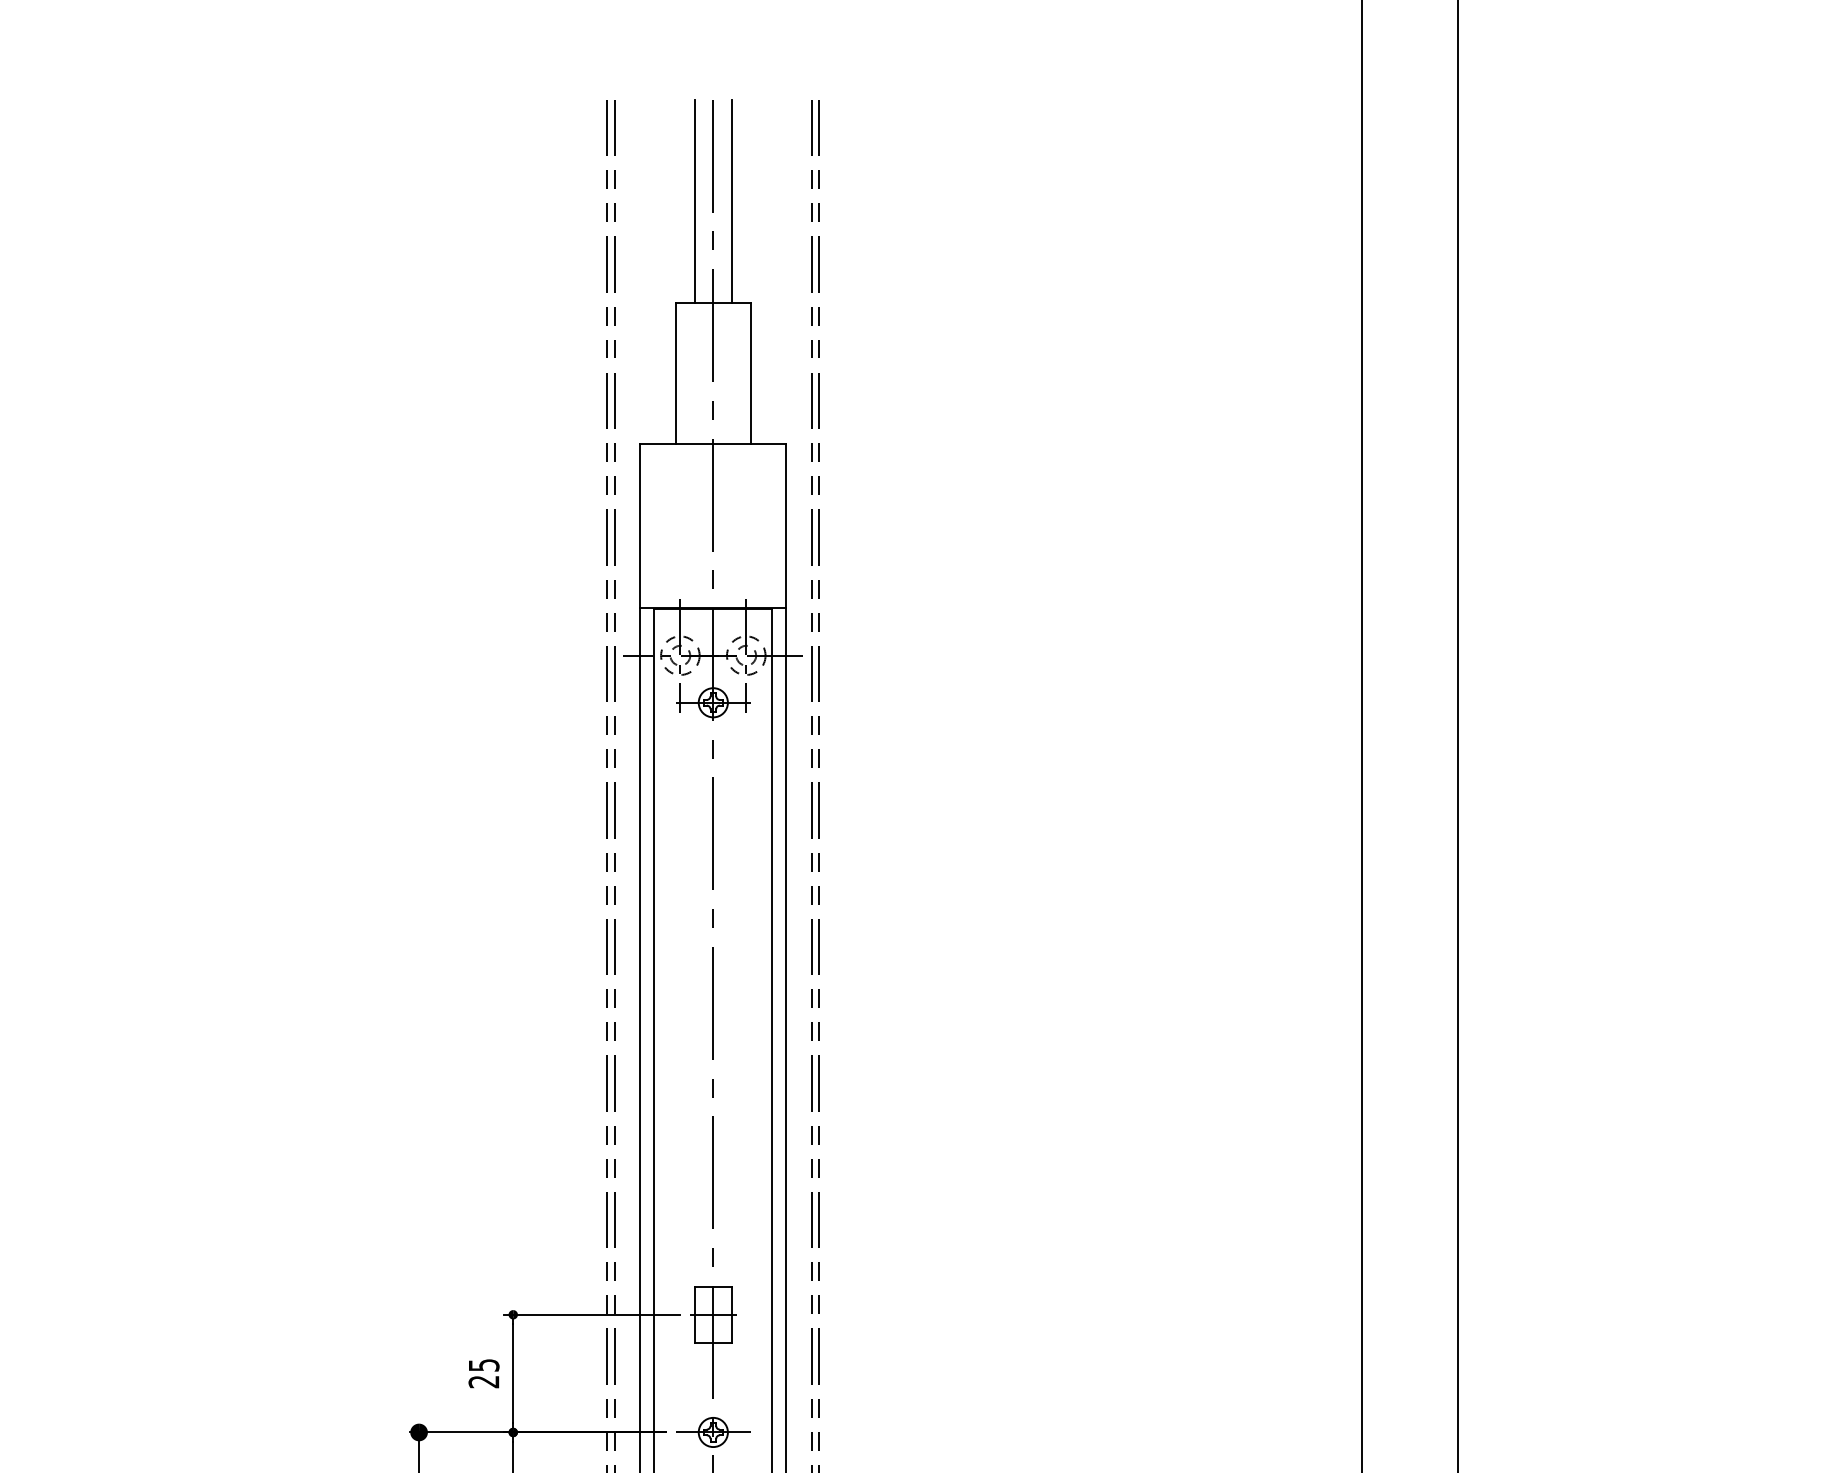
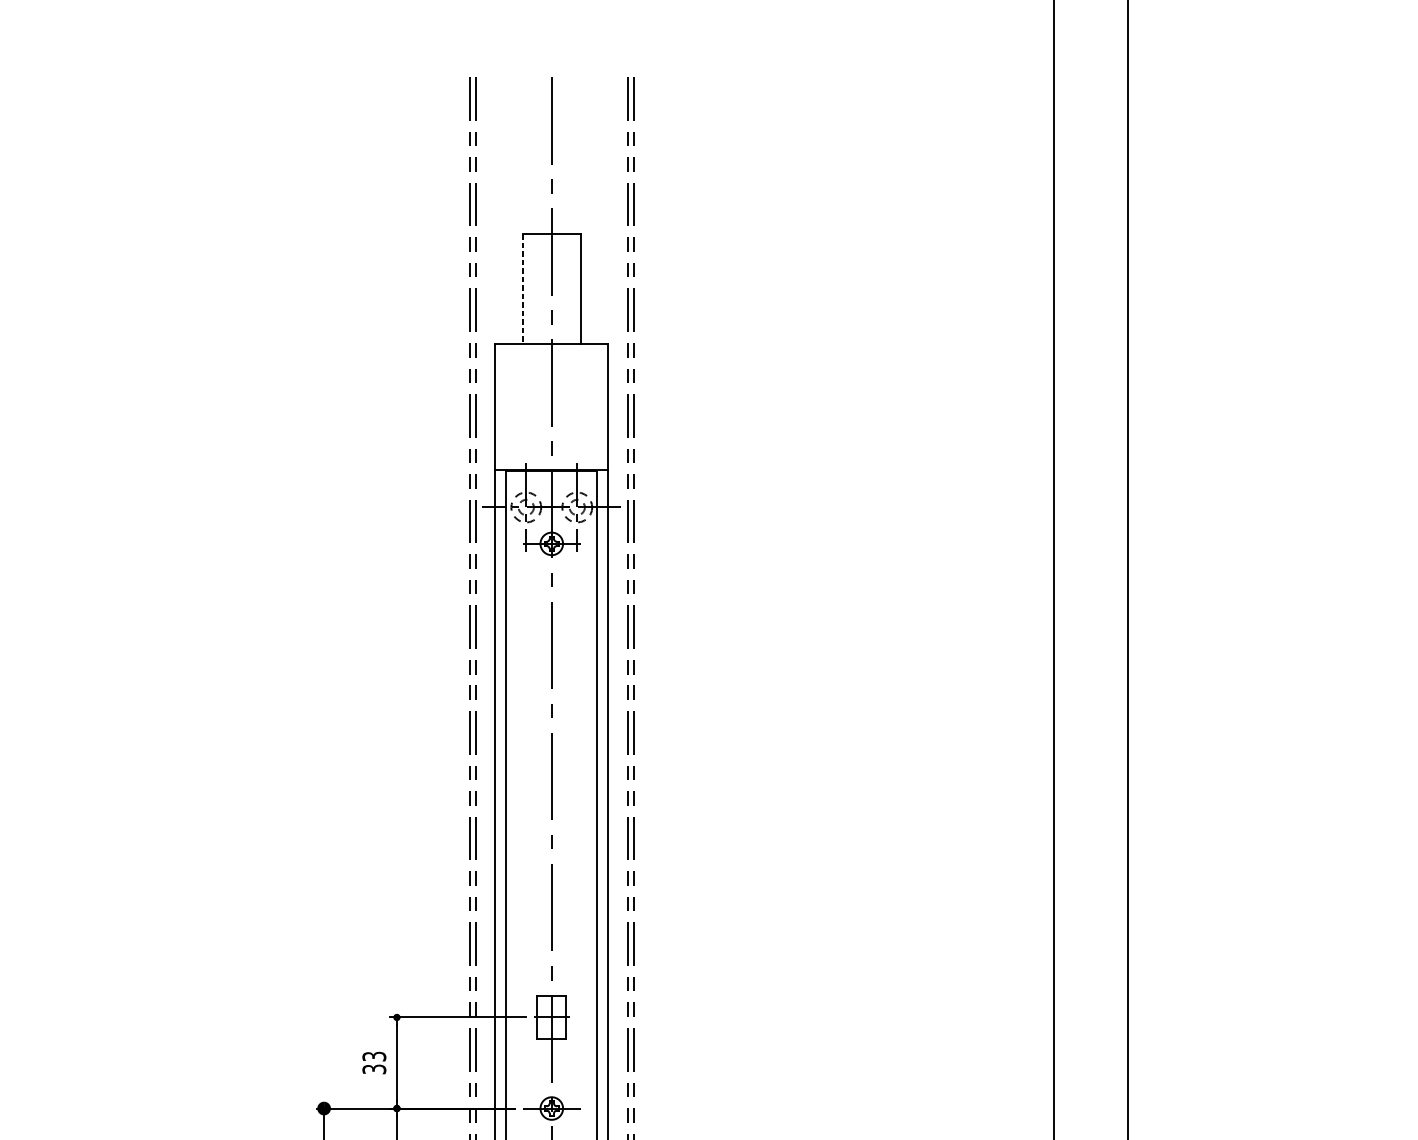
line: (694, 200) -> (537, 155), removed
line: (732, 200) -> (566, 155), removed
line: (675, 373) -> (522, 289), solid -> dashed
text: (483, 1373) -> (373, 1062), 25 -> 33

